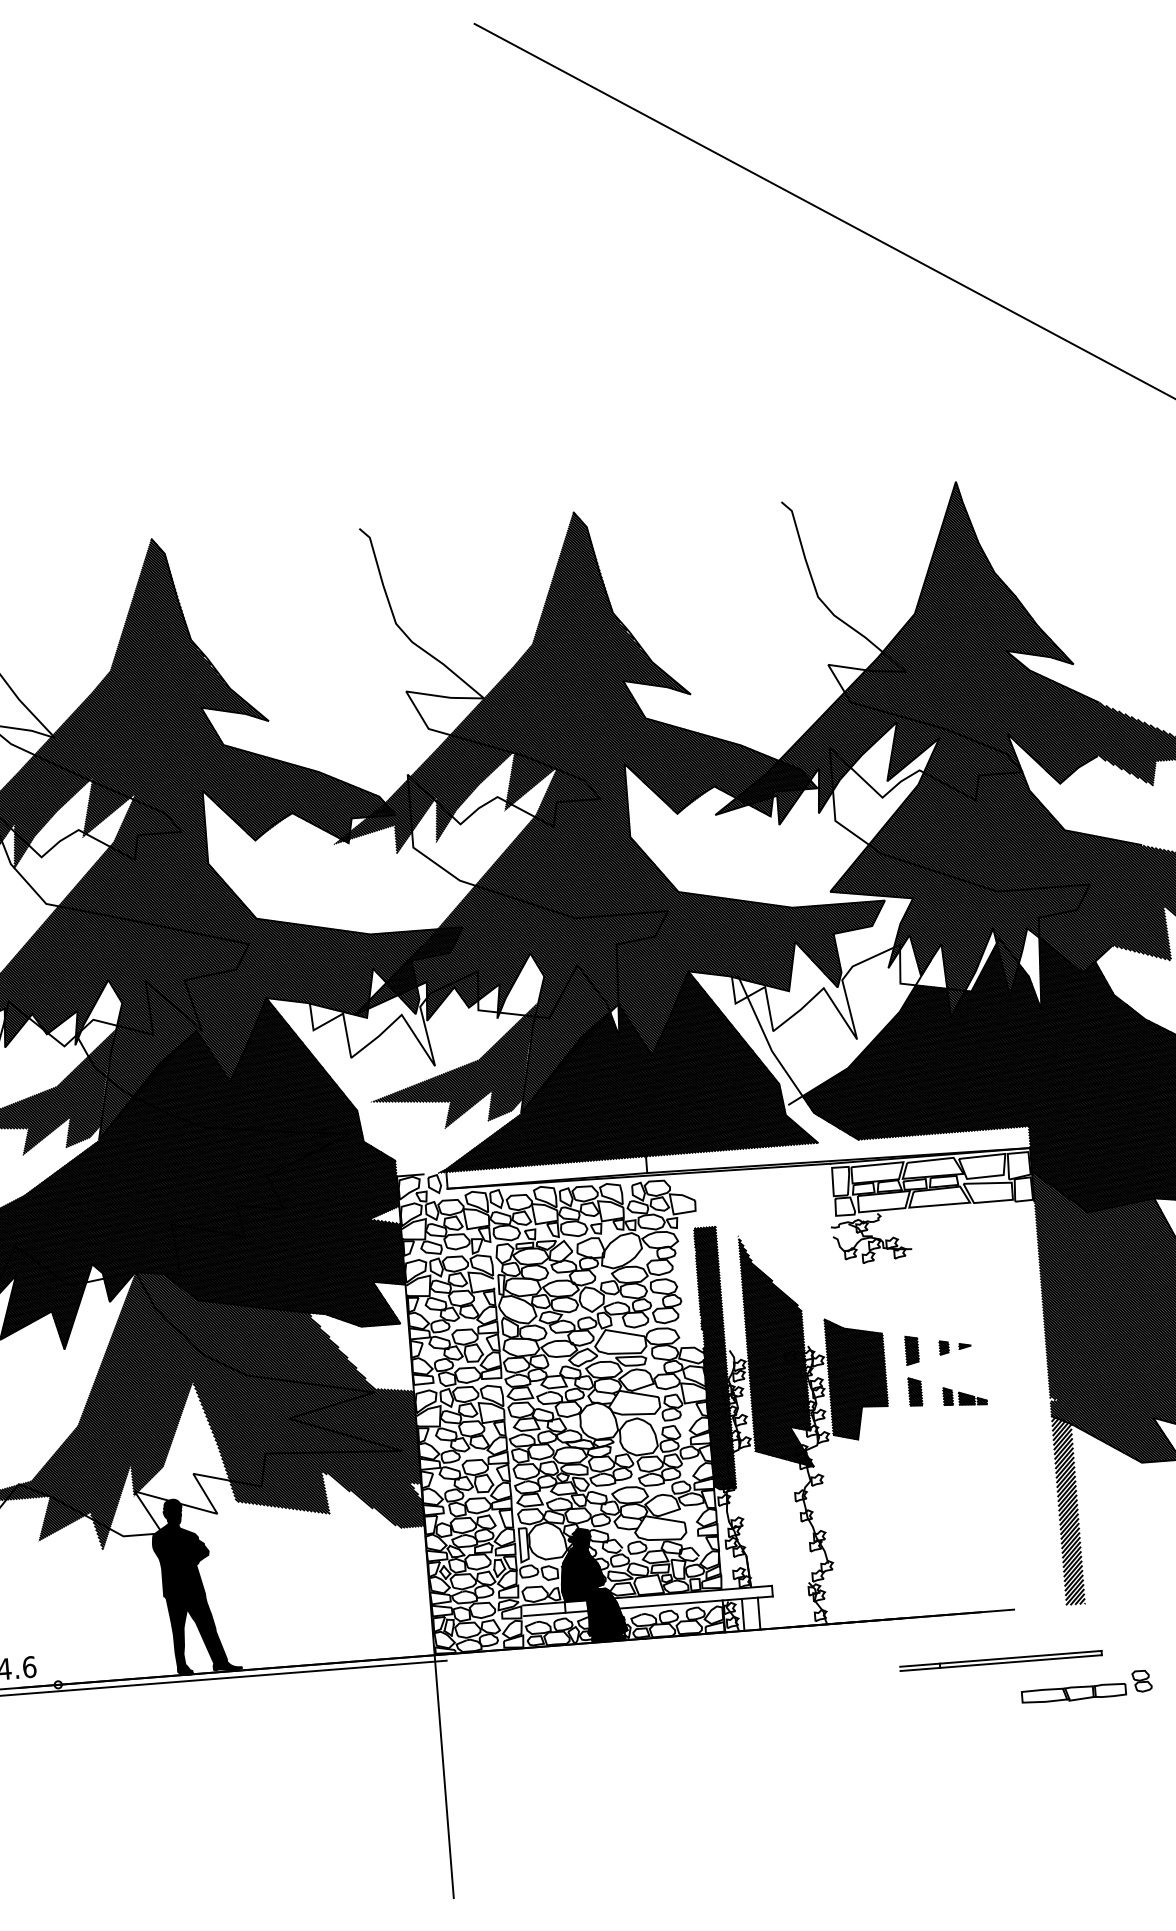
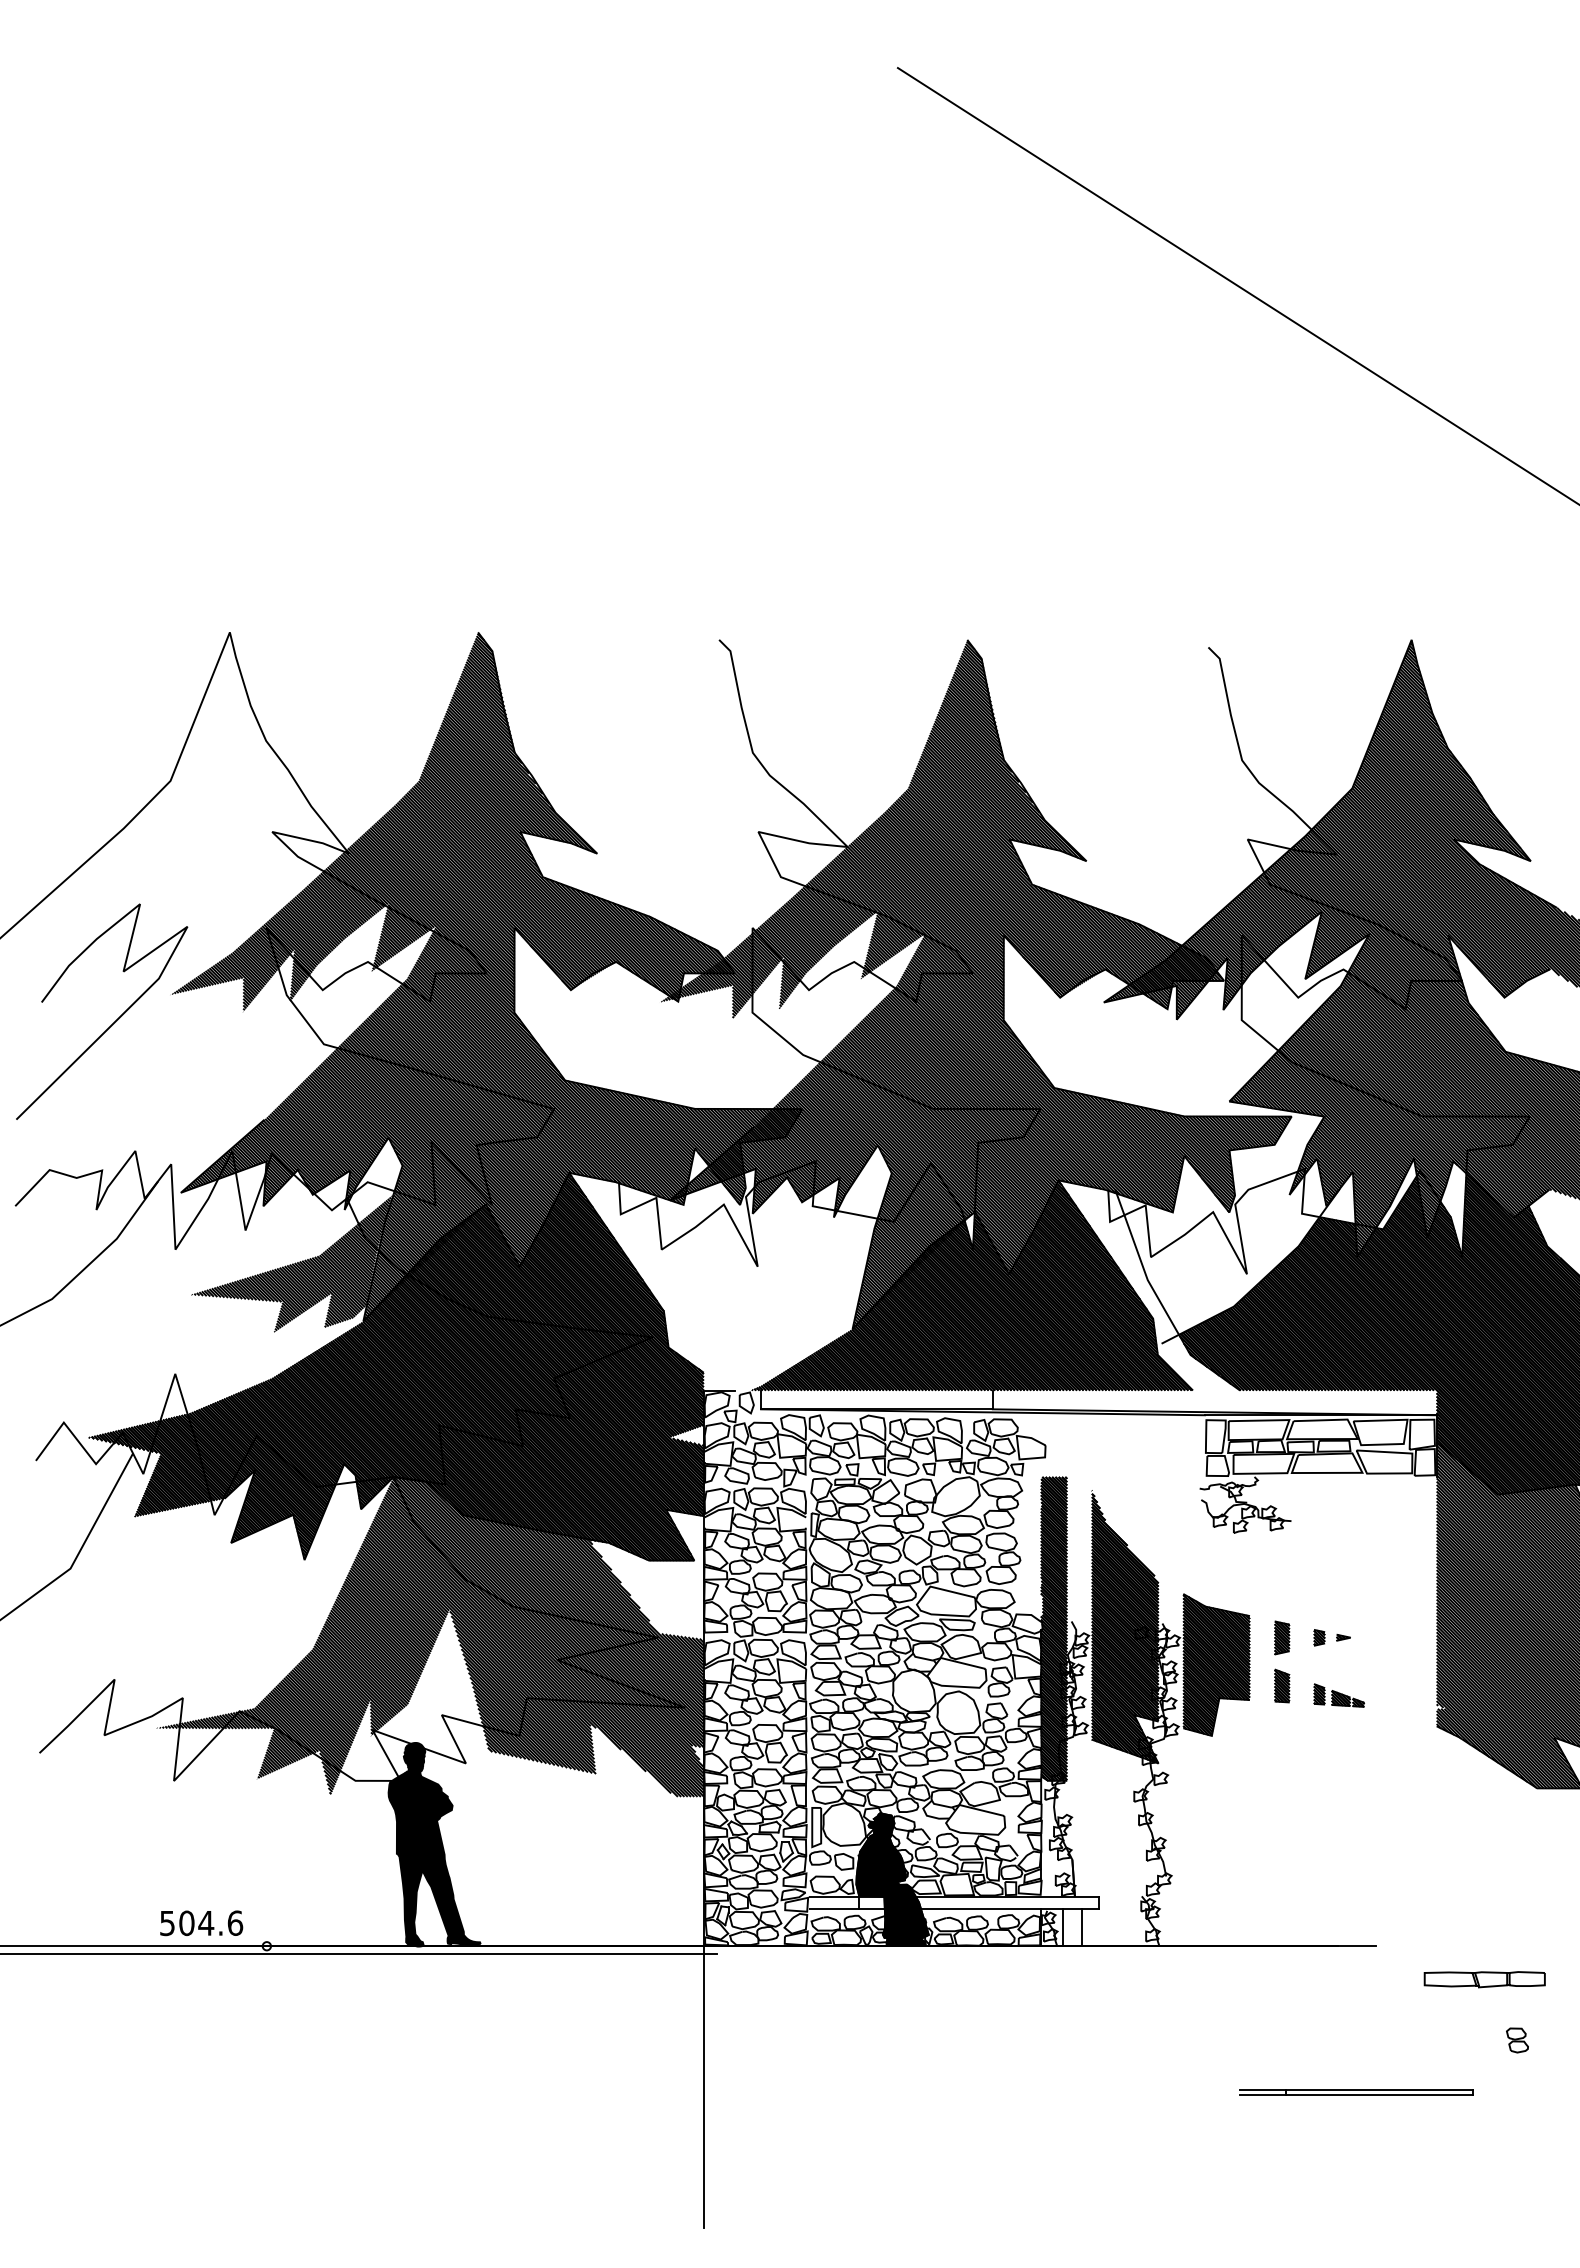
hatch: (455, 1068) -> (780, 1271), removed
hatch: (1067, 1510) -> (1447, 1836), removed
part: (1000, 1661) -> (1356, 2092), moved
part: (1073, 1693) -> (1484, 1979), moved

